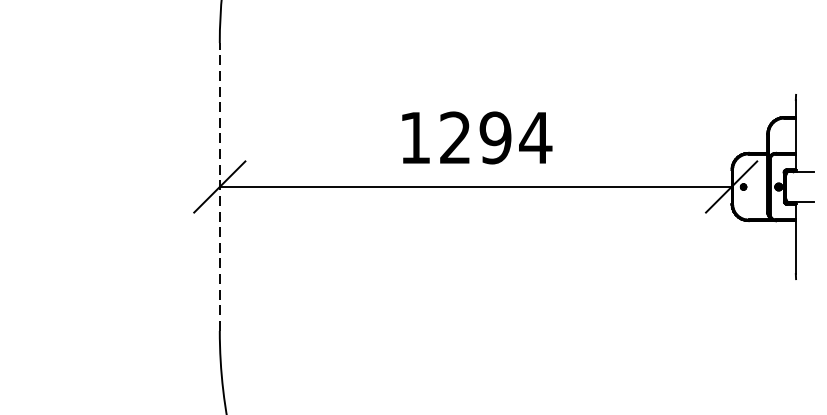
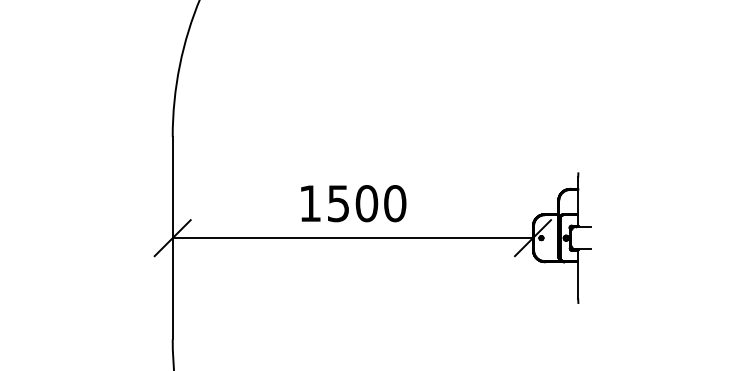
text: (495, 137) -> (366, 203), 1294 -> 1500
line: (219, 186) -> (172, 237), dashed -> solid

